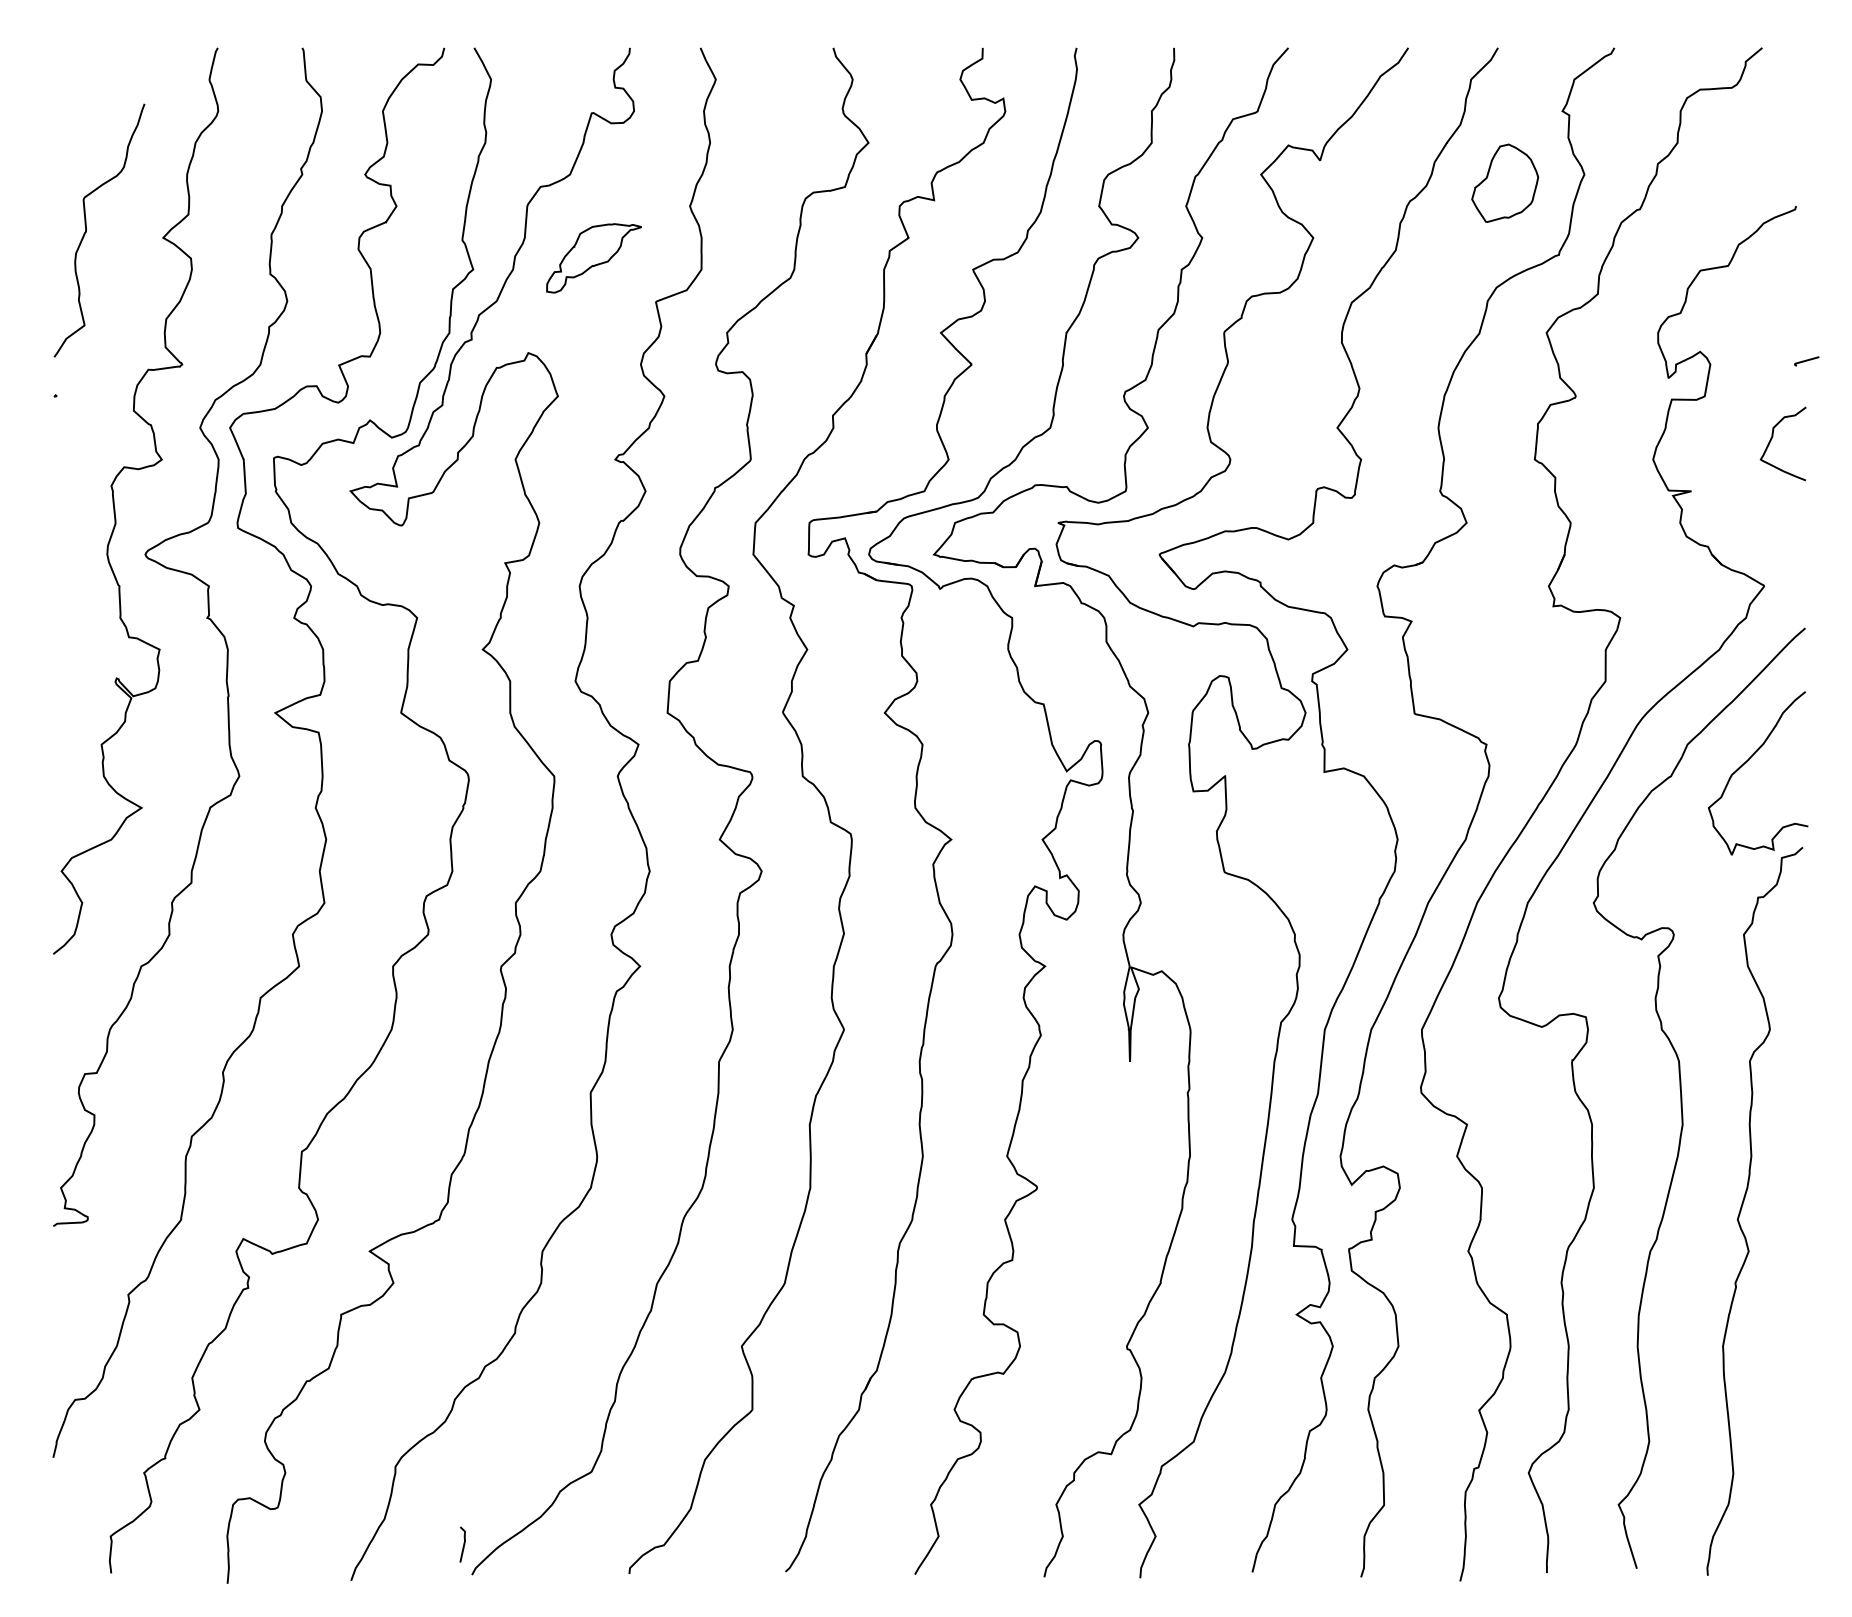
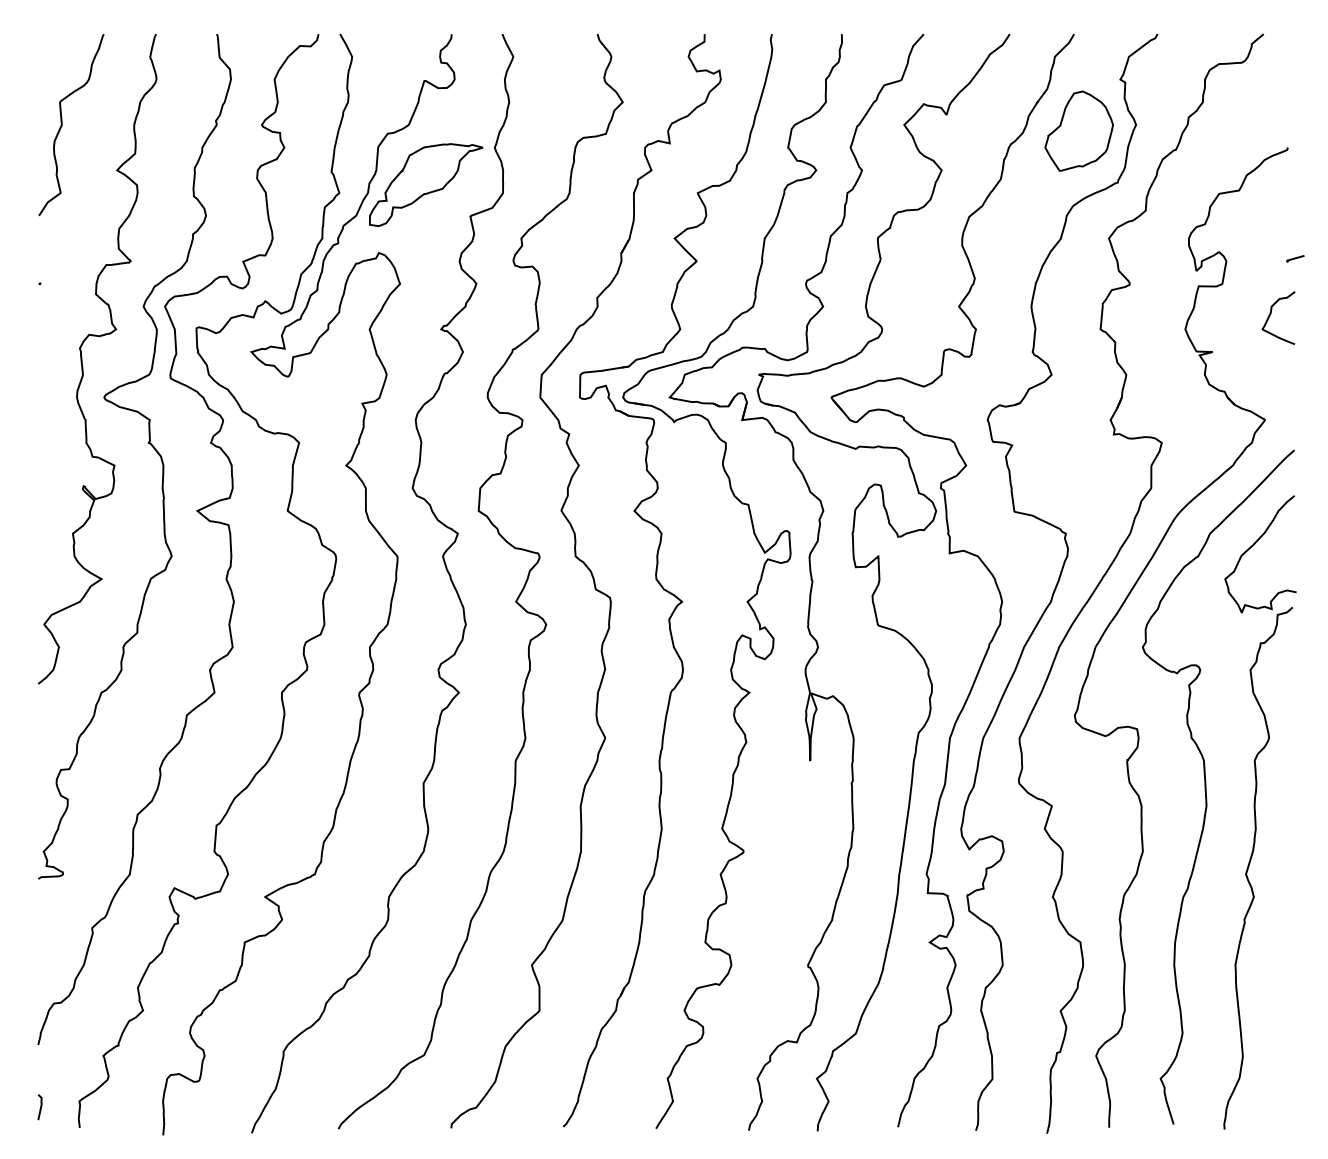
part: (1505, 183) -> (1079, 131), size x1.43
curve: (86, 230) -> (62, 124), moved
part: (593, 258) -> (425, 185), size x1.67
line: (463, 1544) -> (40, 1107), moved

